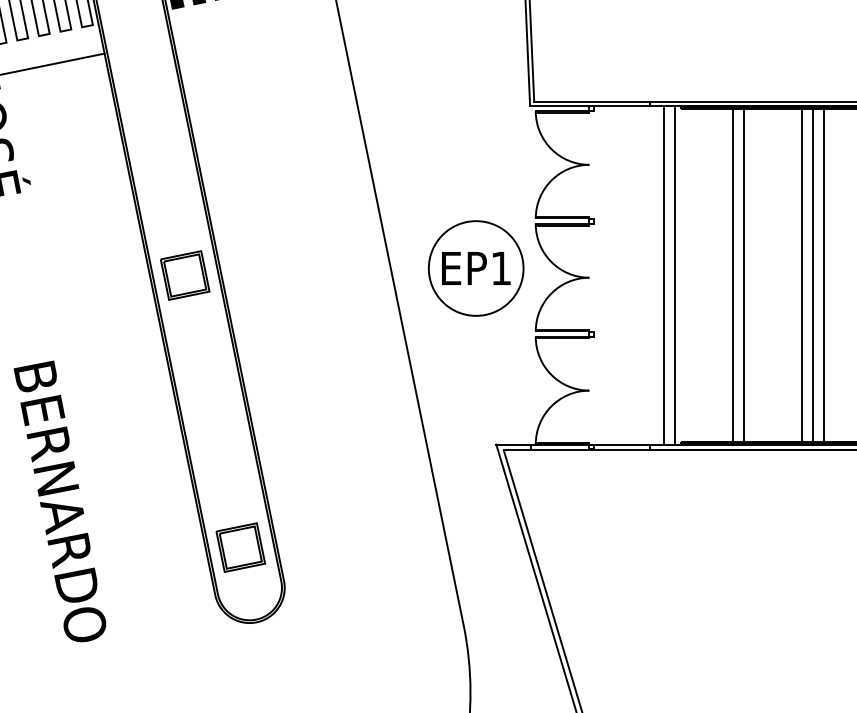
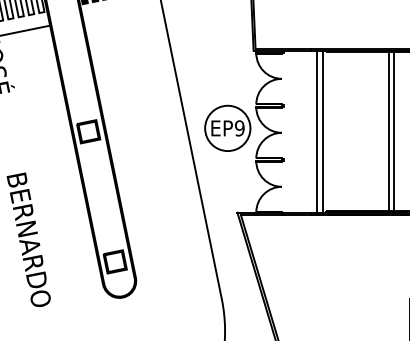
text: (500, 268) -> (239, 128), EP1 -> EP9
line: (732, 274) -> (350, 131), removed
line: (743, 274) -> (355, 131), removed
line: (801, 274) -> (383, 131), removed

